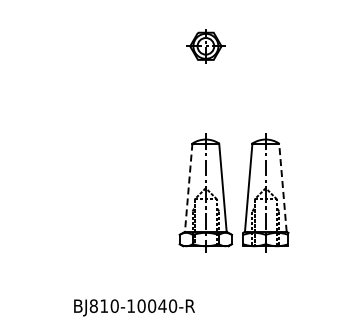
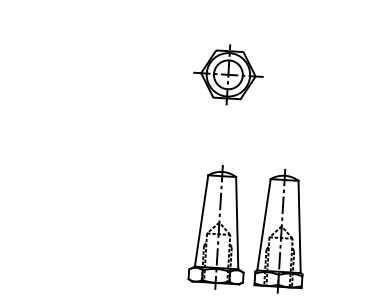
part: (205, 46) -> (228, 75), size x1.67
line: (282, 187) -> (299, 226), dashed -> solid
line: (188, 188) -> (201, 221), dashed -> solid

